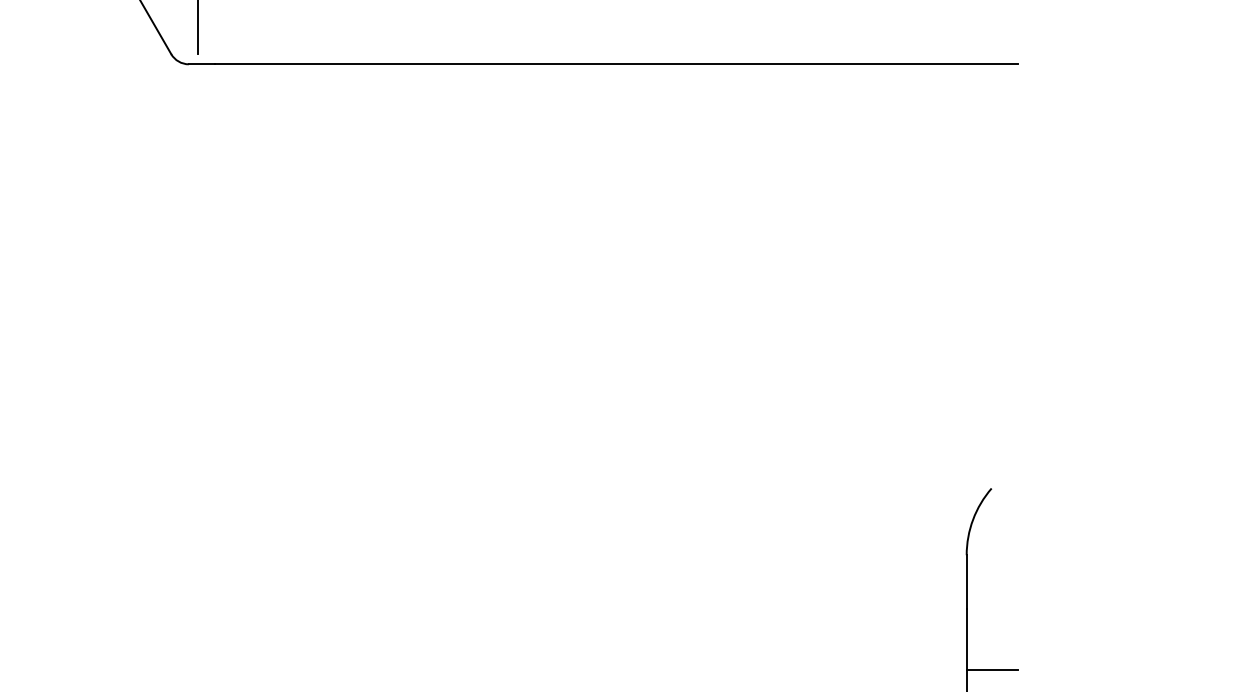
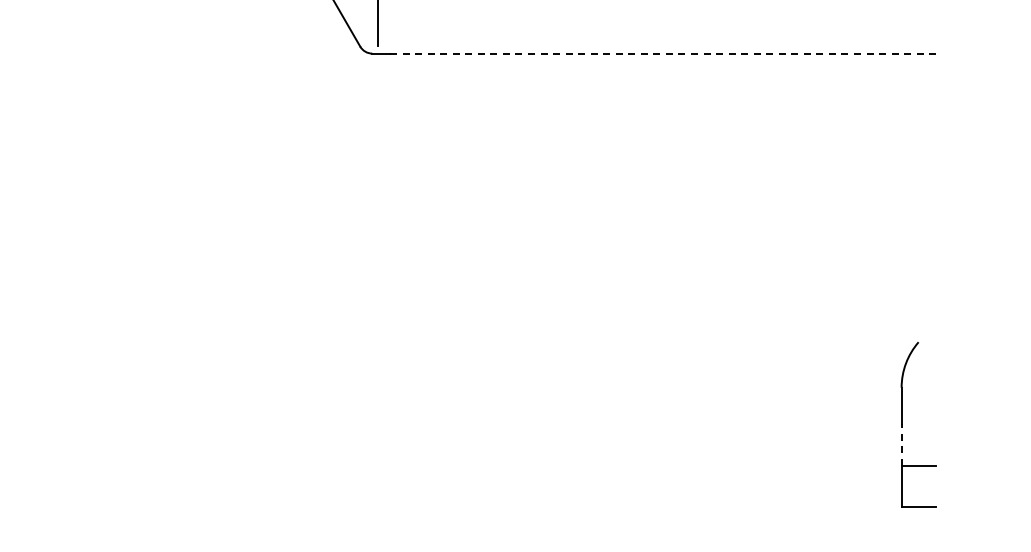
line: (616, 64) -> (663, 53), solid -> dashed
line: (966, 638) -> (901, 444), solid -> dashed

